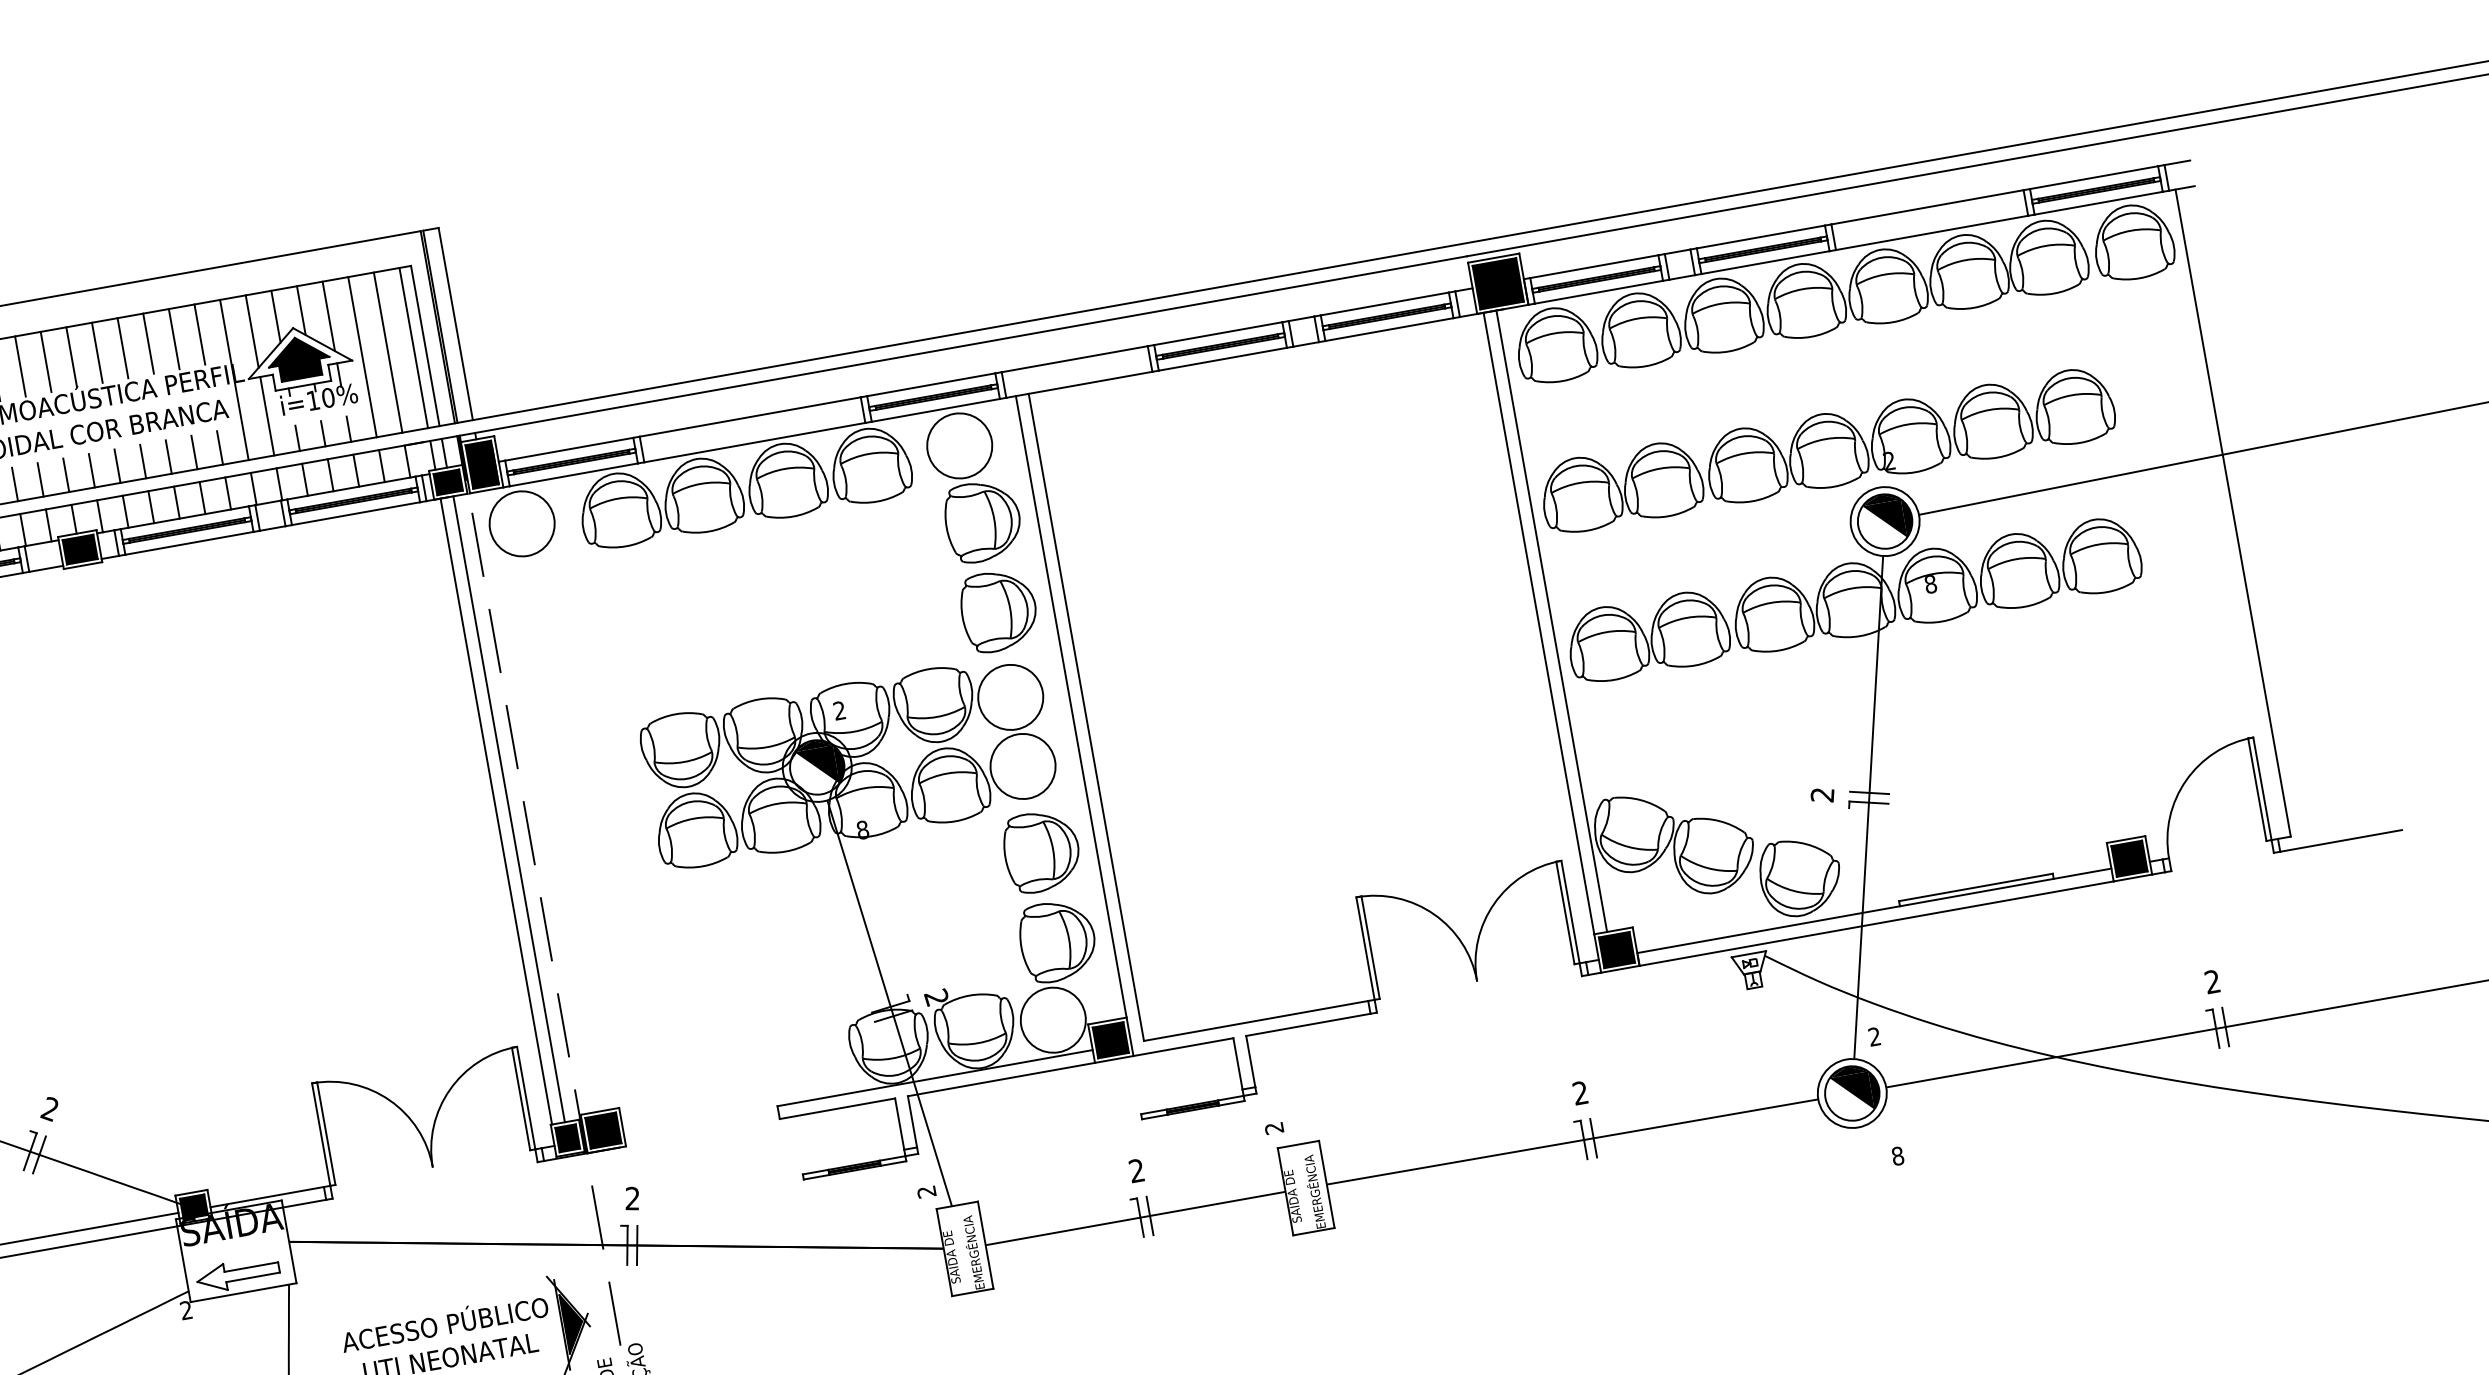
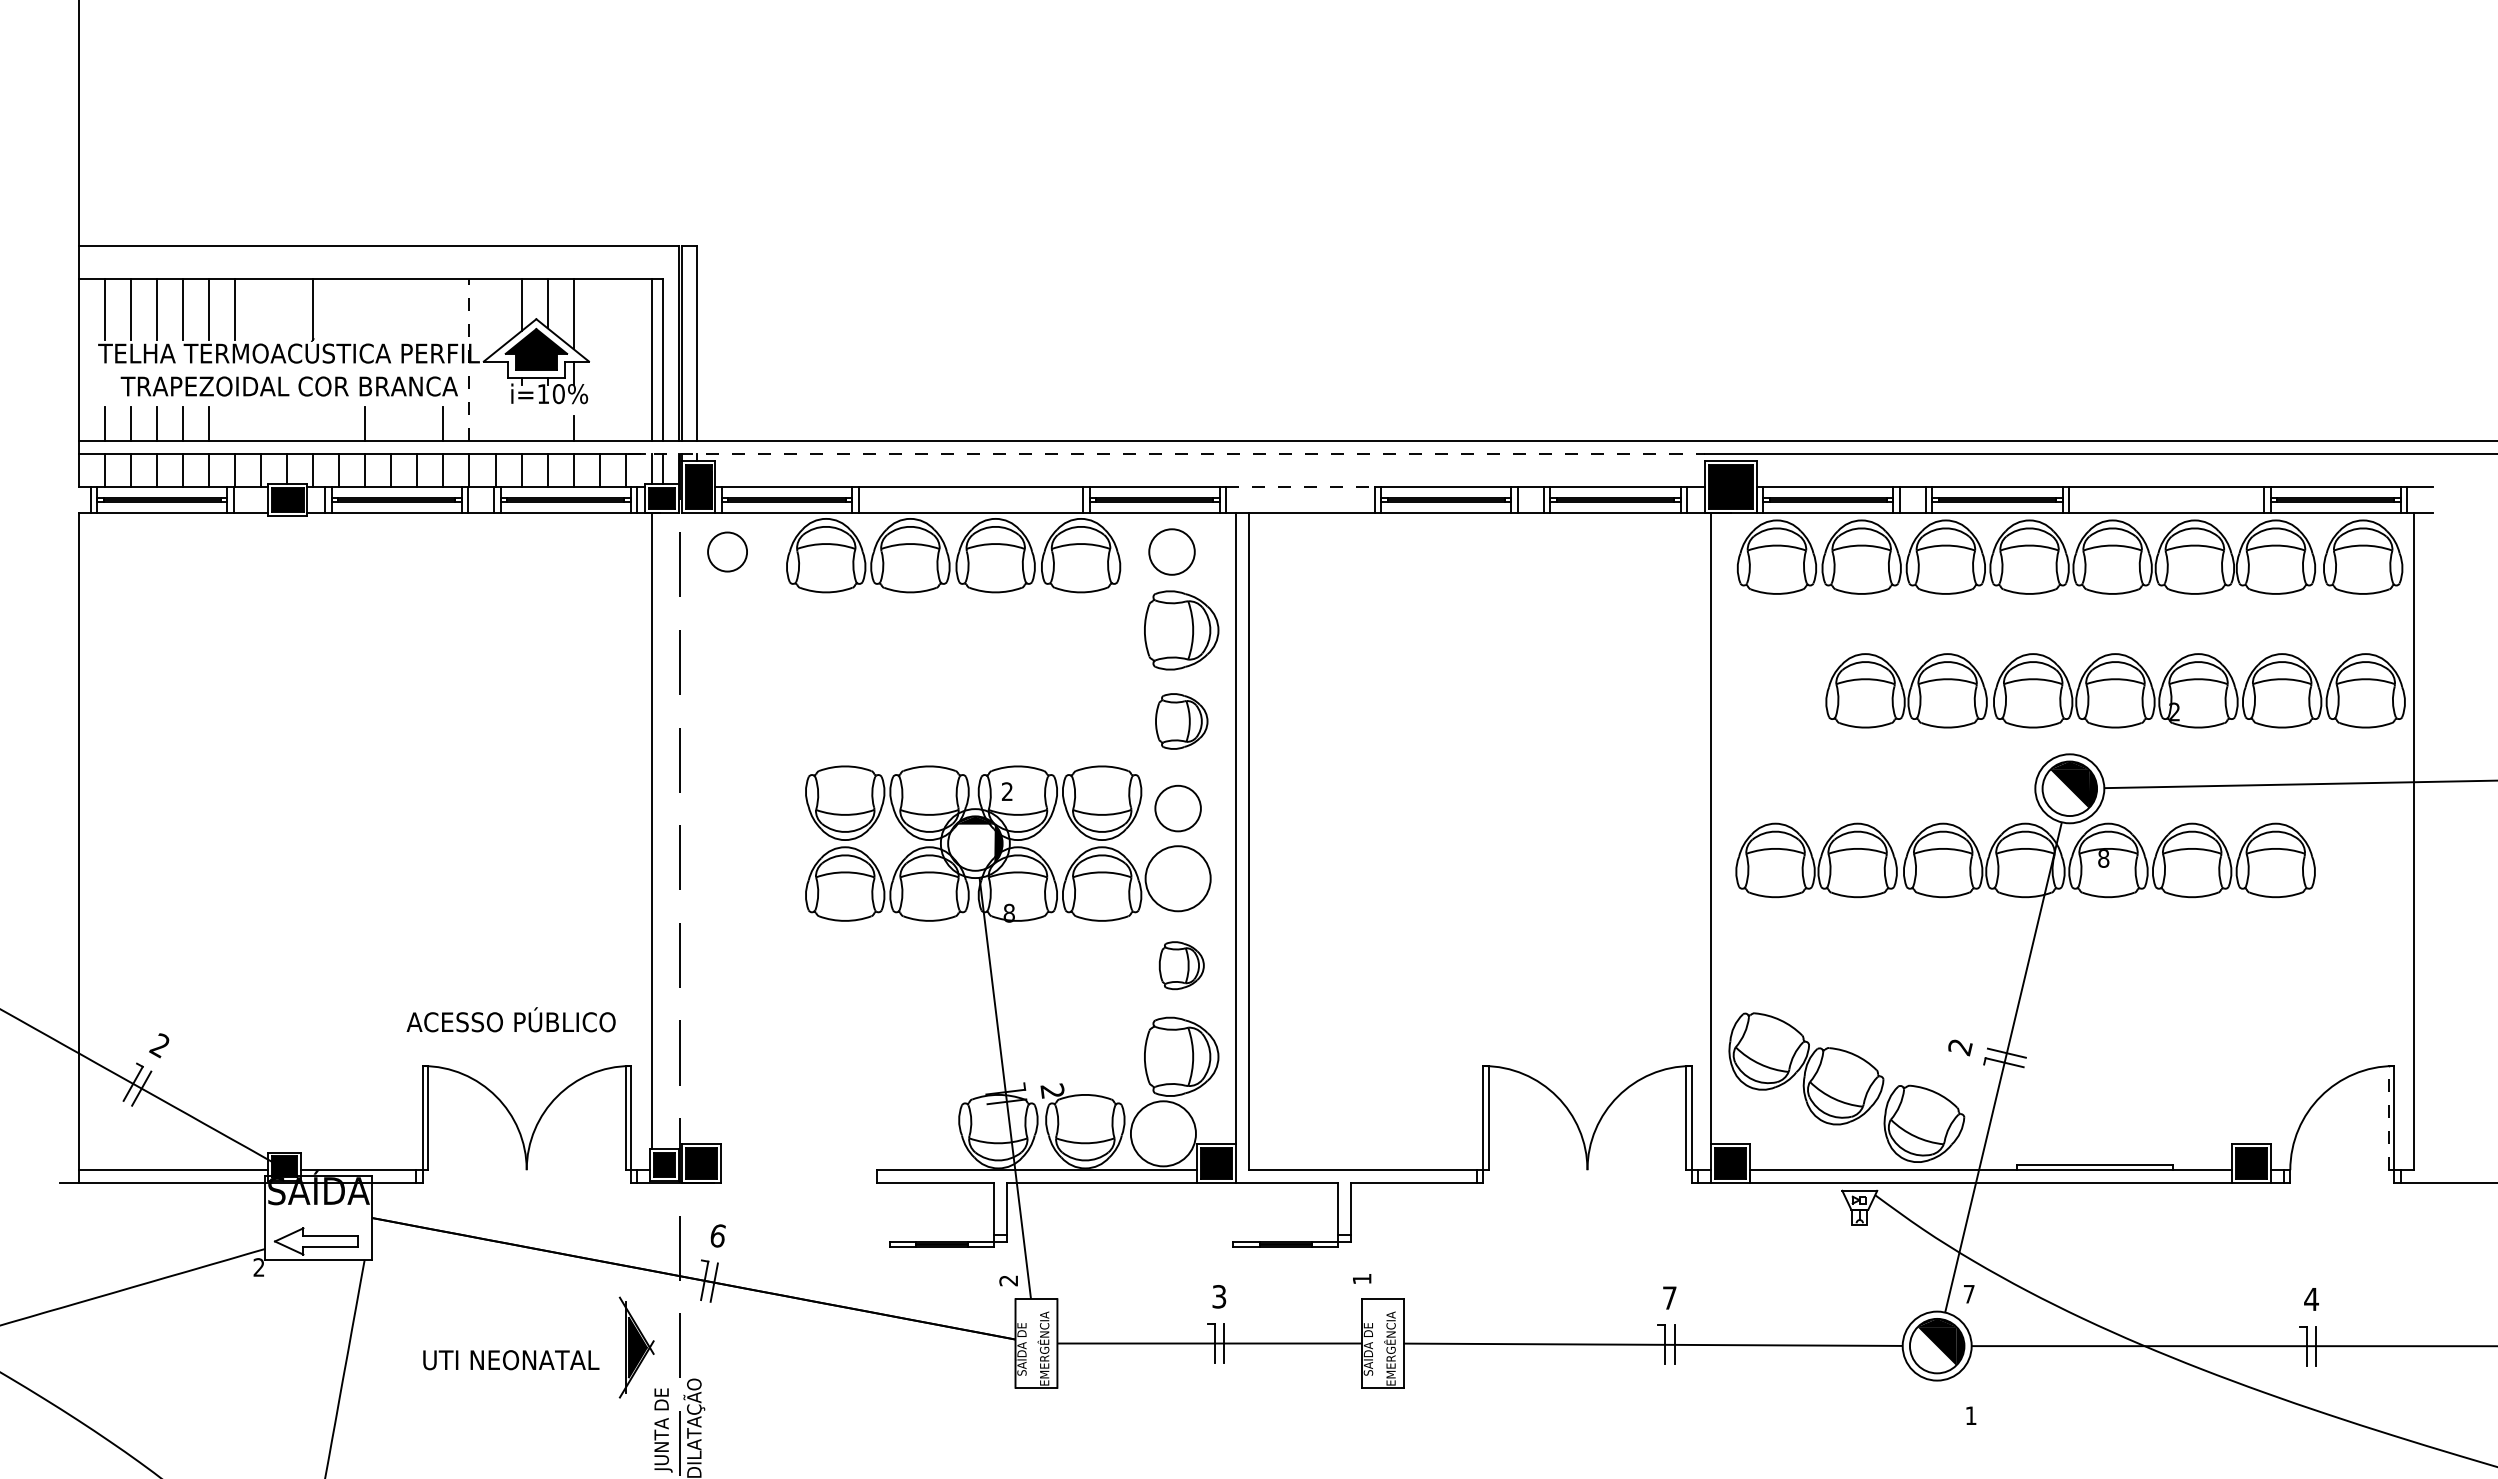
line: (252, 331) -> (495, 315), removed
line: (199, 333) -> (443, 308), removed
line: (174, 338) -> (417, 308), removed
line: (148, 343) -> (391, 308), removed
line: (122, 347) -> (365, 308), removed
line: (937, 350) -> (1166, 454), solid -> dashed
line: (97, 352) -> (339, 308), removed
line: (387, 352) -> (625, 359), removed
line: (362, 356) -> (599, 359), removed
line: (1074, 358) -> (1300, 486), solid -> dashed
line: (46, 361) -> (287, 308), removed
line: (20, 365) -> (261, 308), removed
line: (234, 379) -> (469, 359), solid -> dashed
line: (267, 416) -> (495, 401), removed
line: (323, 433) -> (547, 428), removed
line: (297, 438) -> (521, 428), removed
circle: (959, 445) -> (1171, 551), size x0.7
part: (1827, 450) -> (2115, 690), moved
line: (194, 452) -> (417, 424), removed
line: (168, 457) -> (391, 424), removed
line: (117, 466) -> (339, 424), removed
line: (92, 470) -> (313, 424), removed
line: (66, 475) -> (287, 424), removed
line: (40, 480) -> (261, 424), removed
line: (15, 484) -> (235, 424), removed
circle: (521, 523) -> (727, 551), size x0.6
part: (998, 611) -> (1181, 721), size x0.7
line: (1552, 621) -> (1724, 828), removed
circle: (1010, 697) -> (1177, 808), size x0.7
fill: (816, 767) -> (974, 843), removed
line: (2257, 789) -> (2389, 1117), solid -> dashed
line: (508, 809) -> (664, 830), removed
part: (1041, 851) -> (1181, 965), size x0.6
text: (2212, 980) -> (2311, 1298), 2 -> 4
text: (1873, 1036) -> (1968, 1293), 2 -> 7
text: (1580, 1092) -> (1669, 1297), 2 -> 7
text: (1273, 1128) -> (1361, 1279), 2 -> 1
text: (1897, 1155) -> (1970, 1415), 8 -> 1
text: (1137, 1170) -> (1219, 1296), 2 -> 3
text: (632, 1198) -> (717, 1235), 2 -> 6
text: (443, 1322) -> (510, 1019), moved

